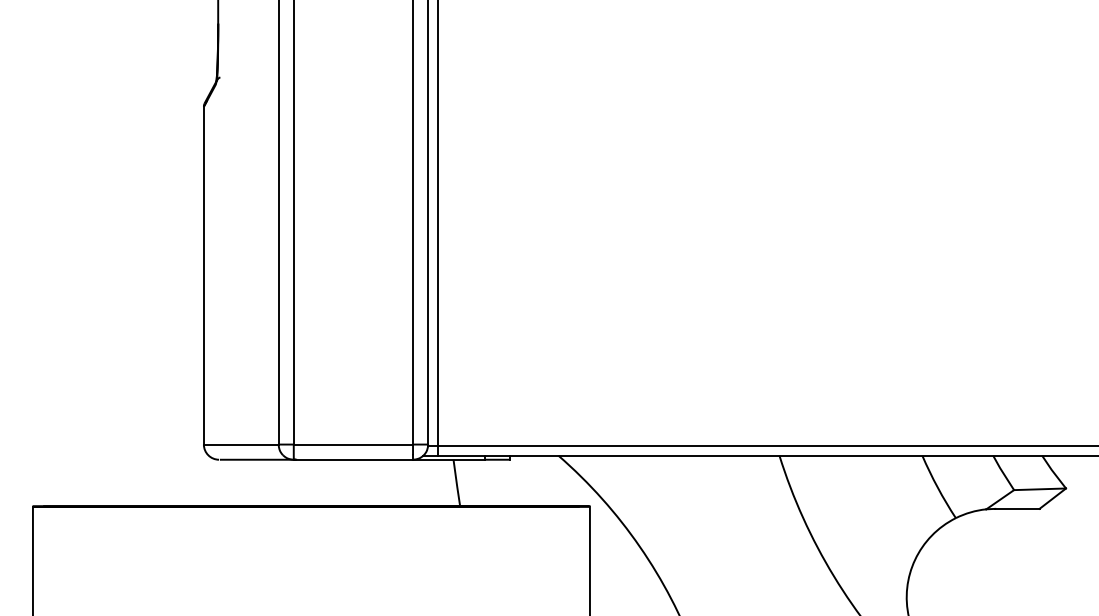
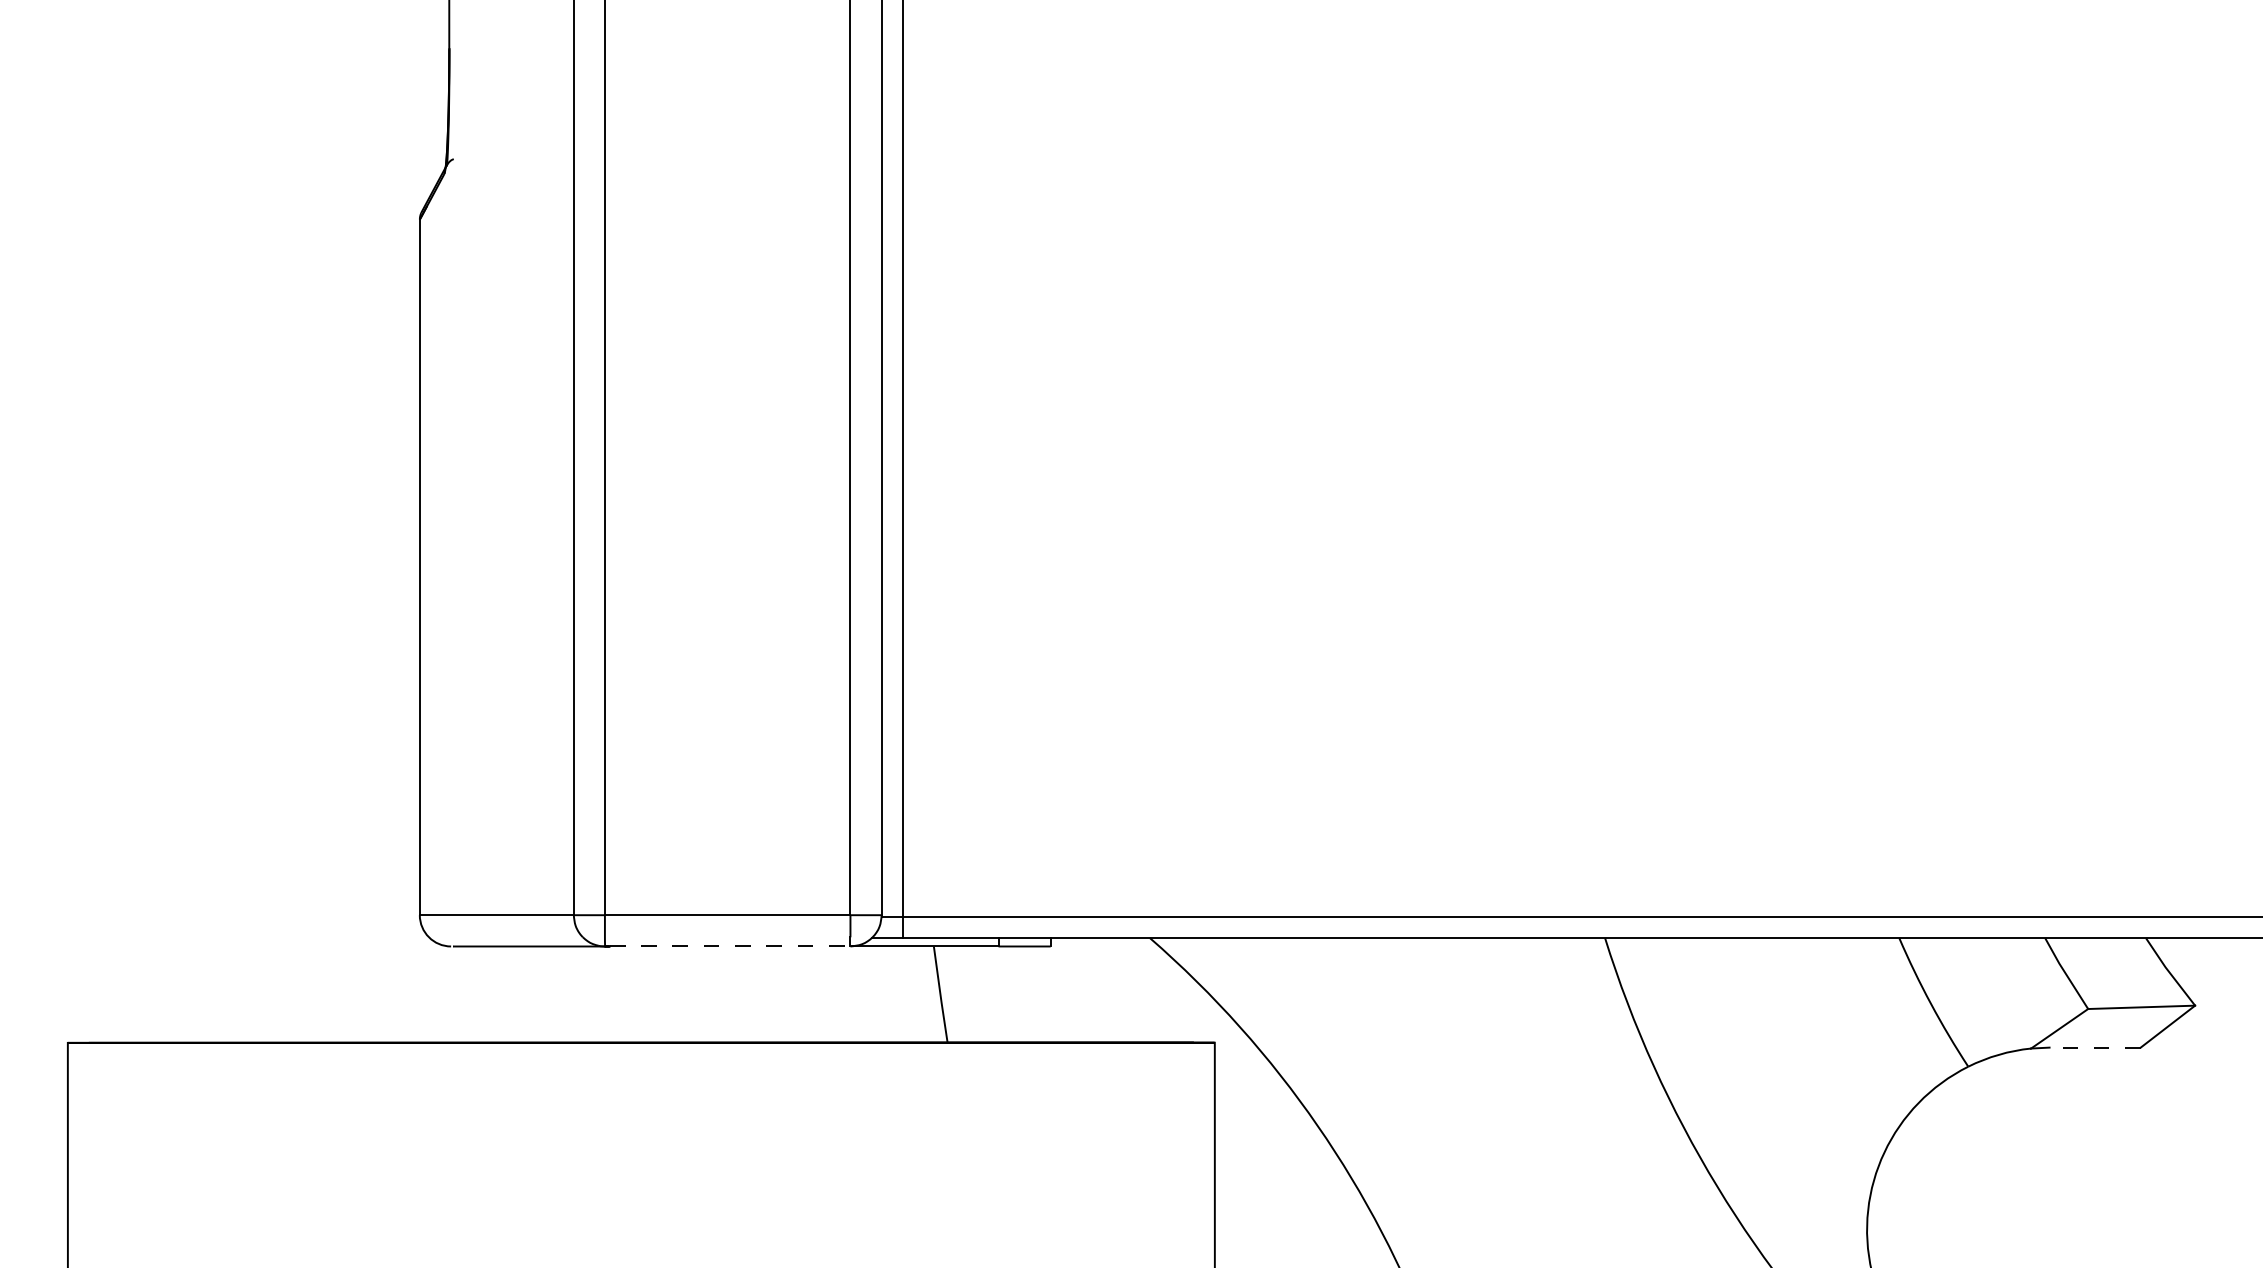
line: (355, 459) -> (732, 945), solid -> dashed
line: (1016, 508) -> (2093, 1046), solid -> dashed

